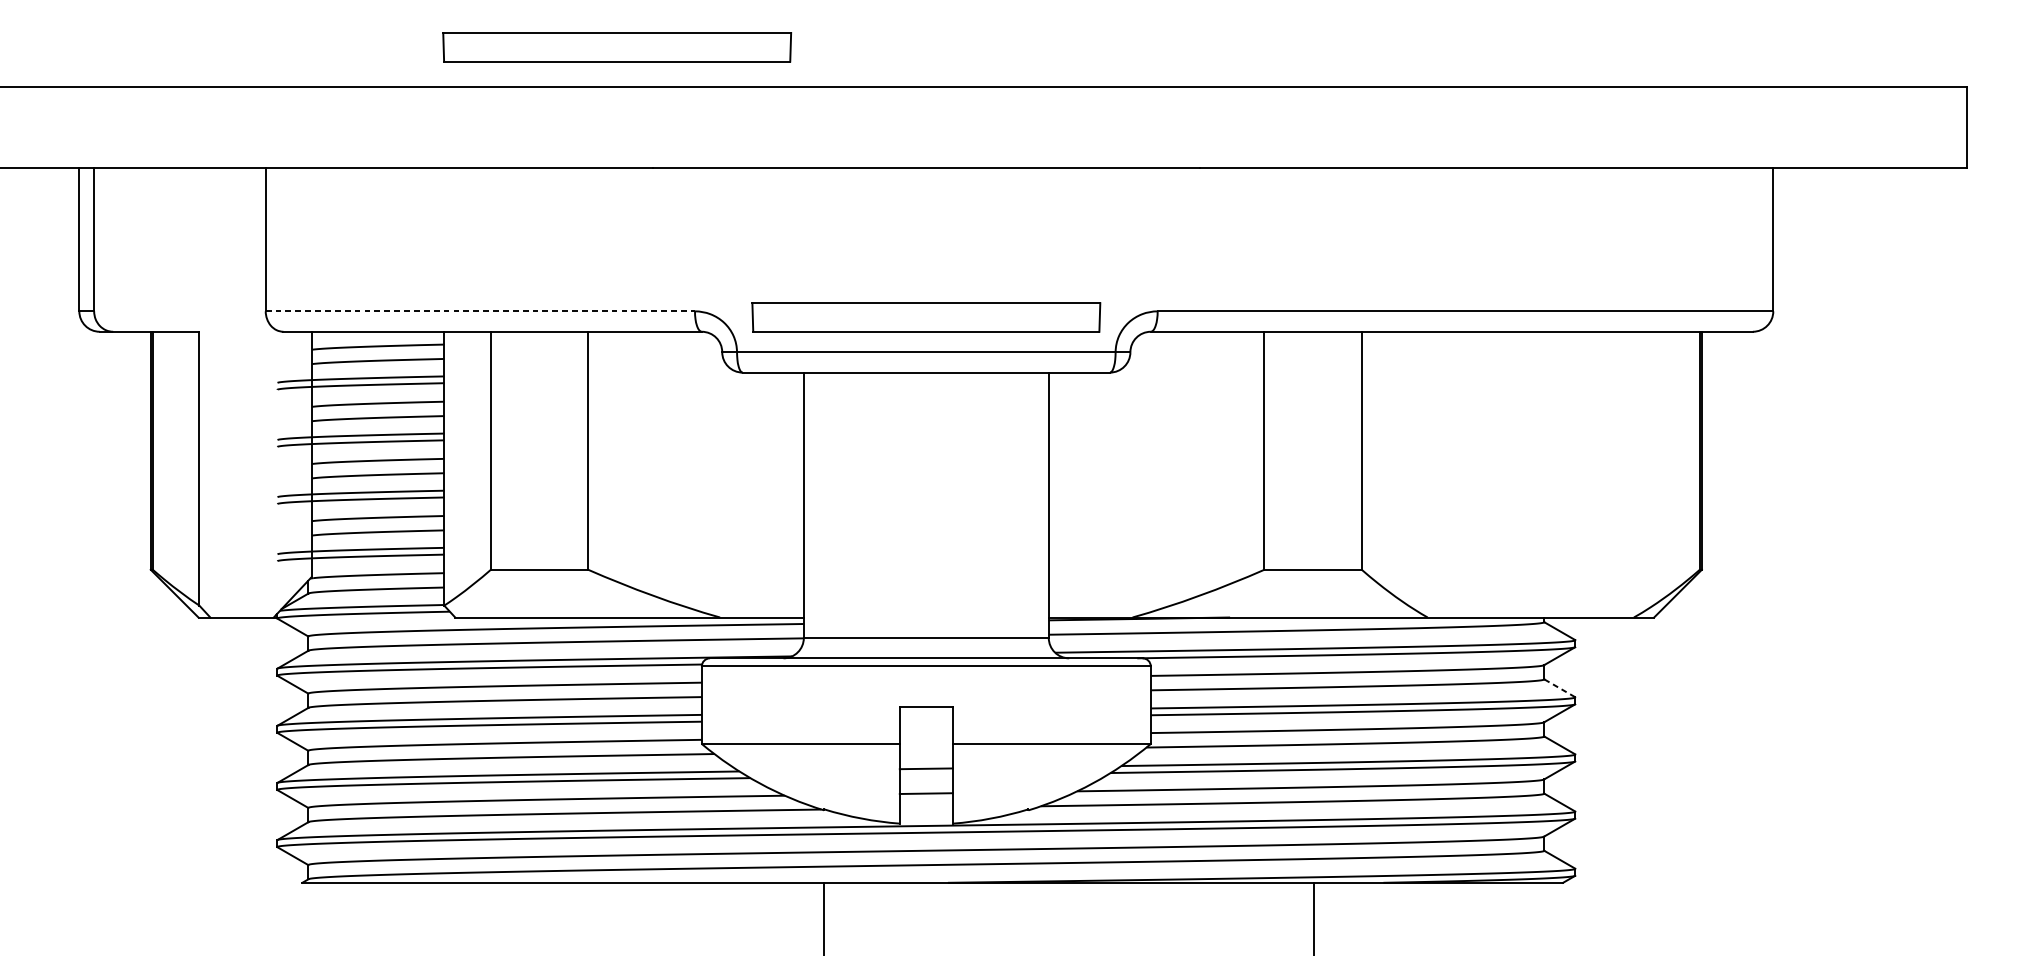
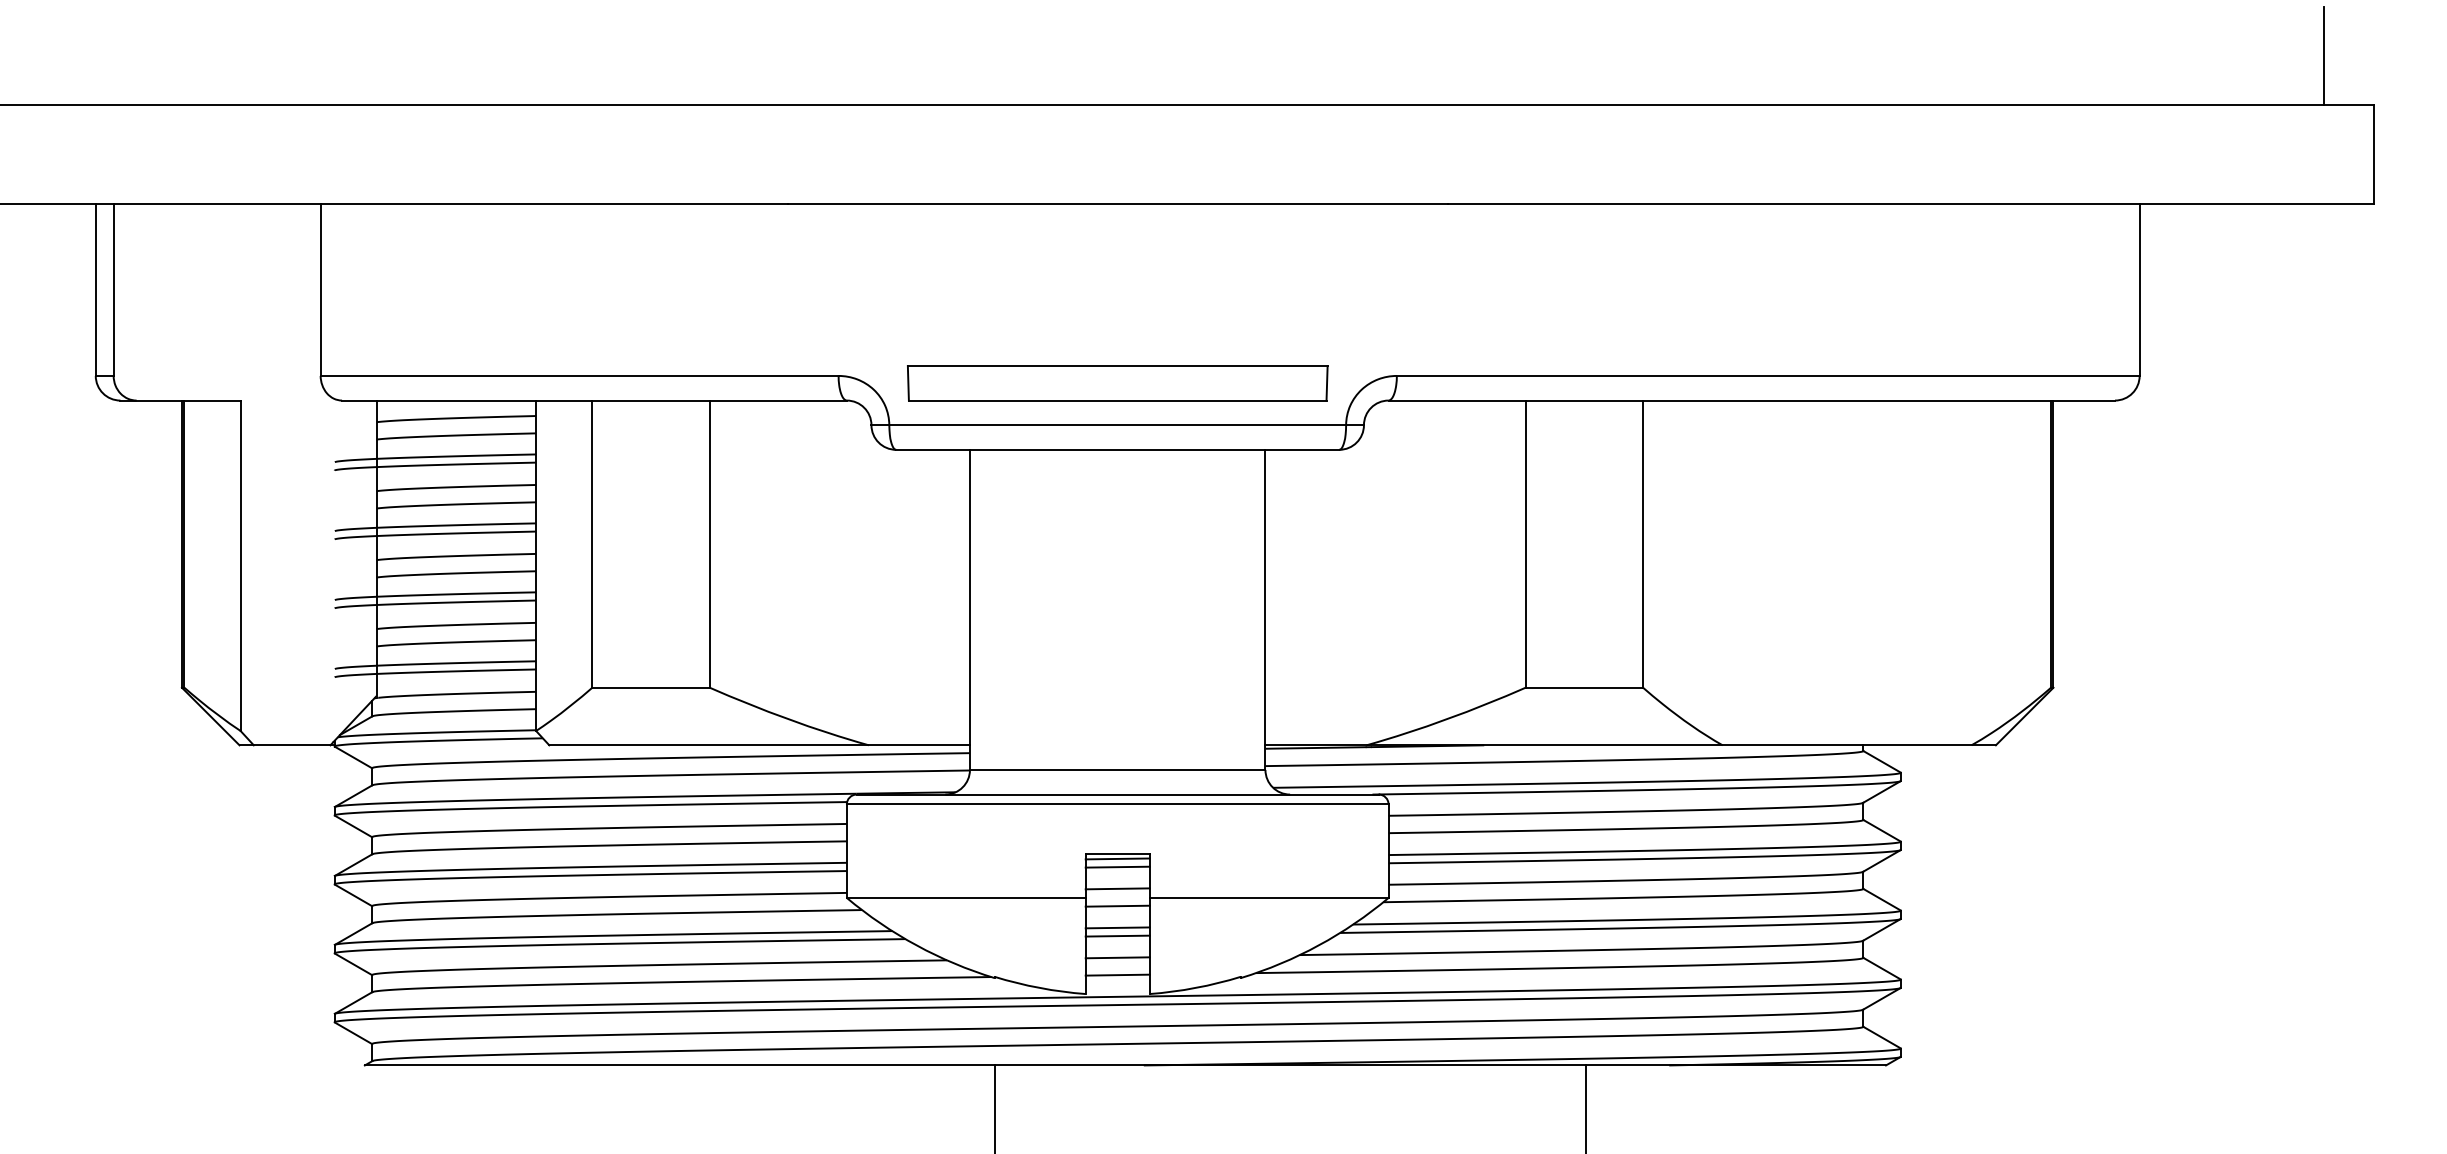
line: (1926, 45) -> (2324, 55), added
part: (617, 47) -> (744, 57), removed
line: (480, 310) -> (579, 375), dashed -> solid
line: (1559, 688) -> (1881, 830), dashed -> solid
line: (926, 711) -> (1117, 858), added
line: (926, 717) -> (1117, 866), added
line: (926, 736) -> (1117, 888), added
line: (926, 750) -> (1117, 905), added
line: (926, 775) -> (1117, 935), added
line: (926, 807) -> (1117, 974), added

